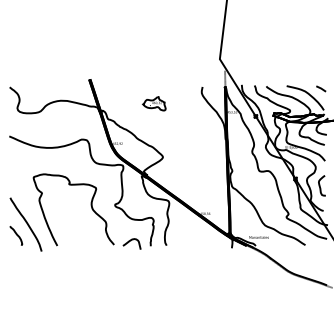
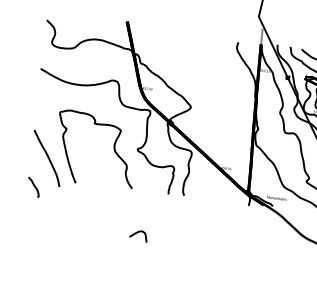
part: (154, 103) -> (188, 53), removed
curve: (16, 235) -> (34, 186), moved
curve: (130, 241) -> (137, 233), moved

